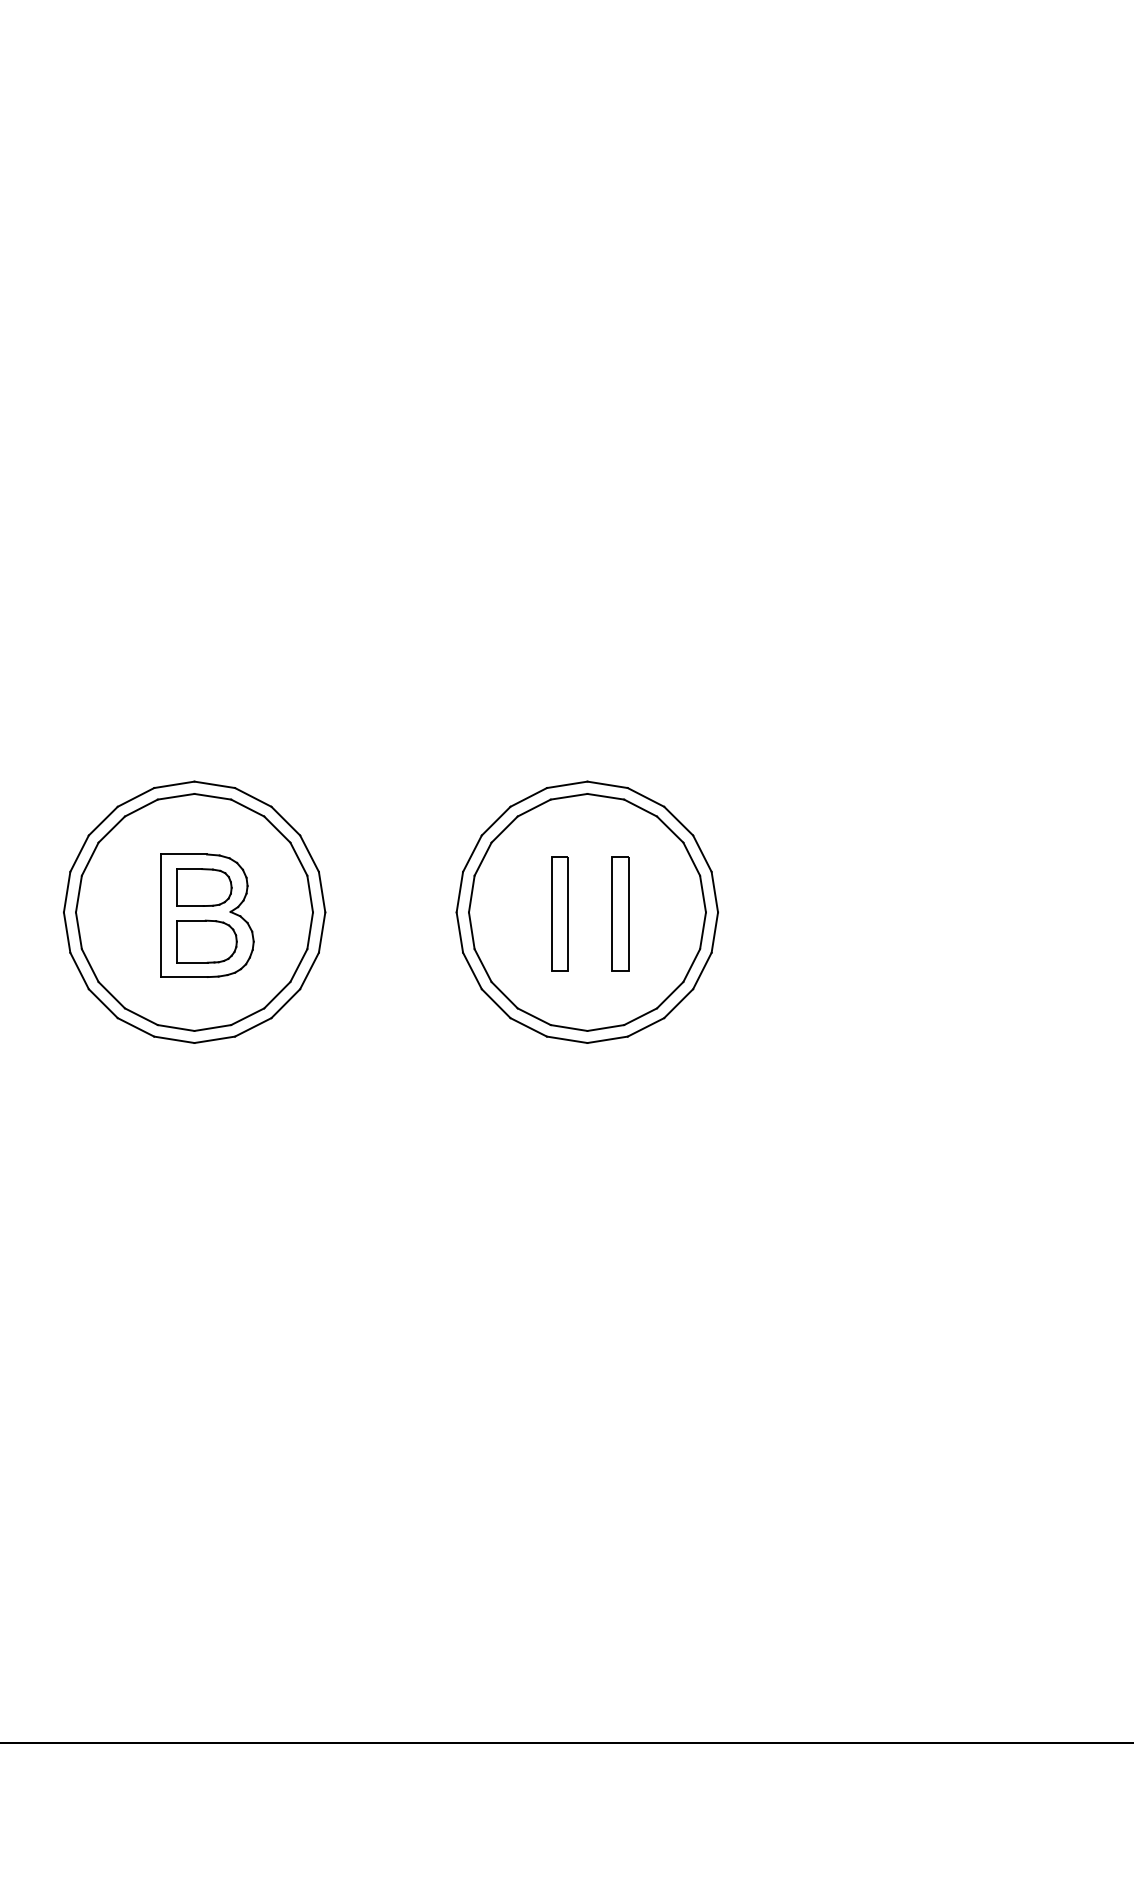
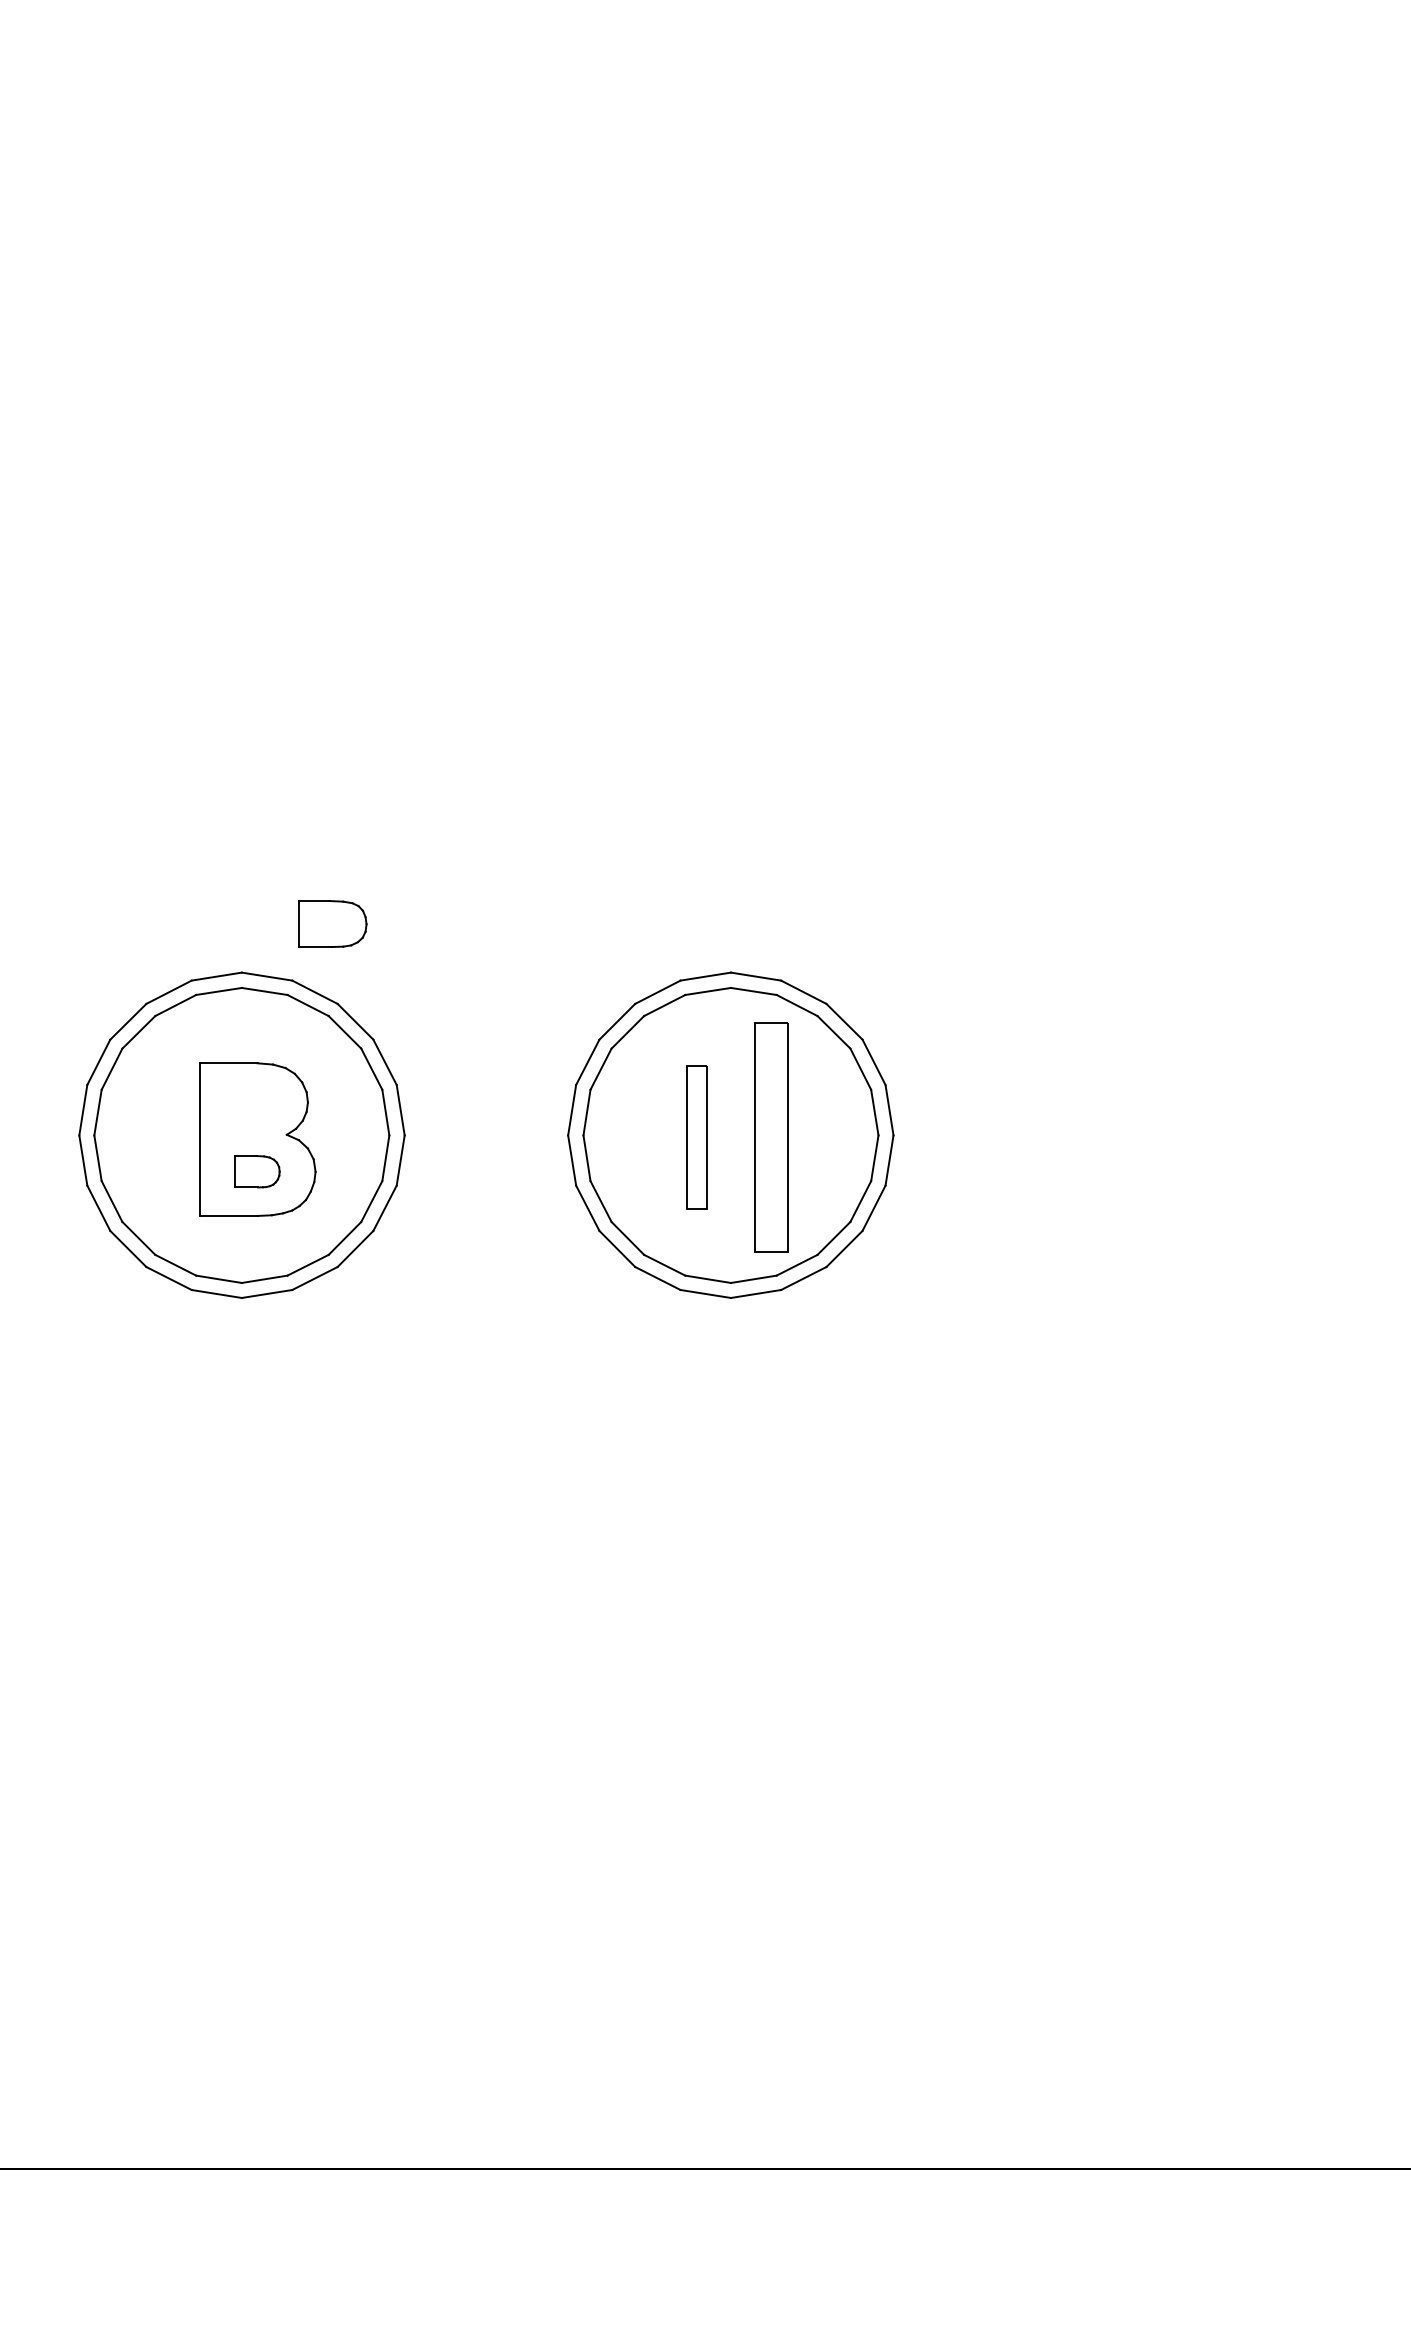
part: (204, 887) -> (332, 923), moved
part: (620, 913) -> (772, 1136), size x1.6
part: (206, 941) -> (256, 1171), size x0.6

